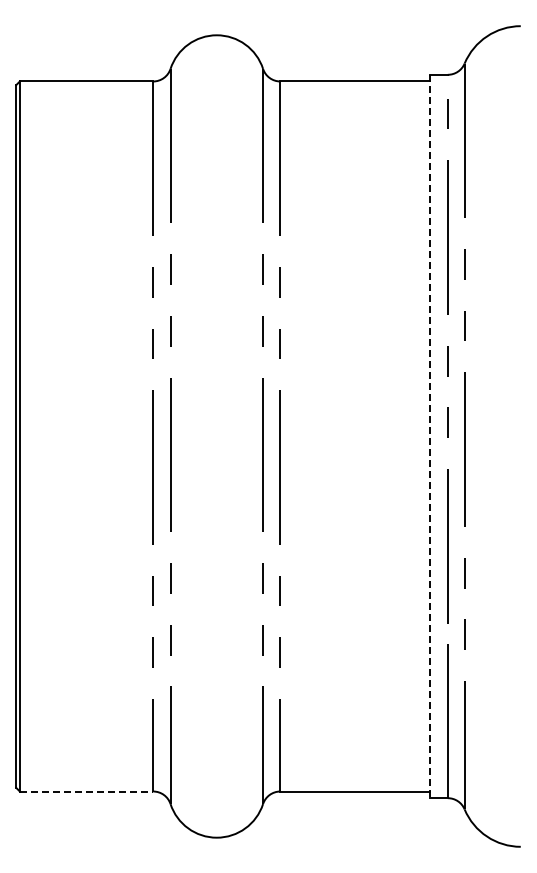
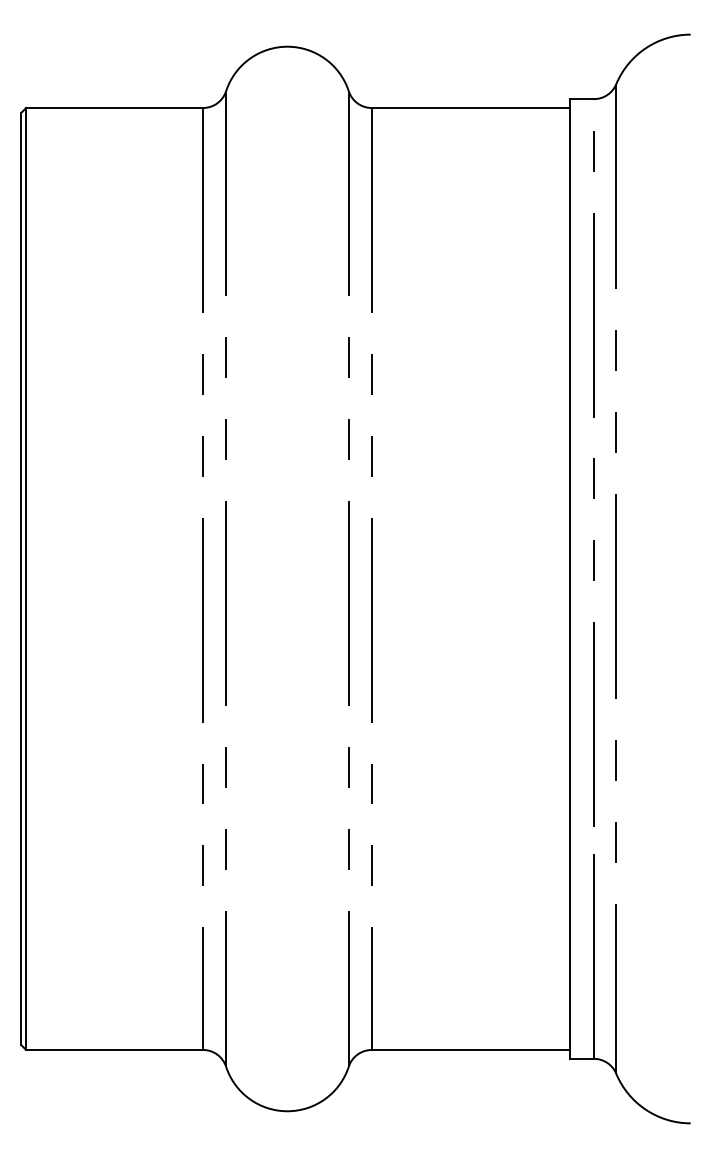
line: (429, 436) -> (569, 579), dashed -> solid
line: (86, 791) -> (114, 1049), dashed -> solid

